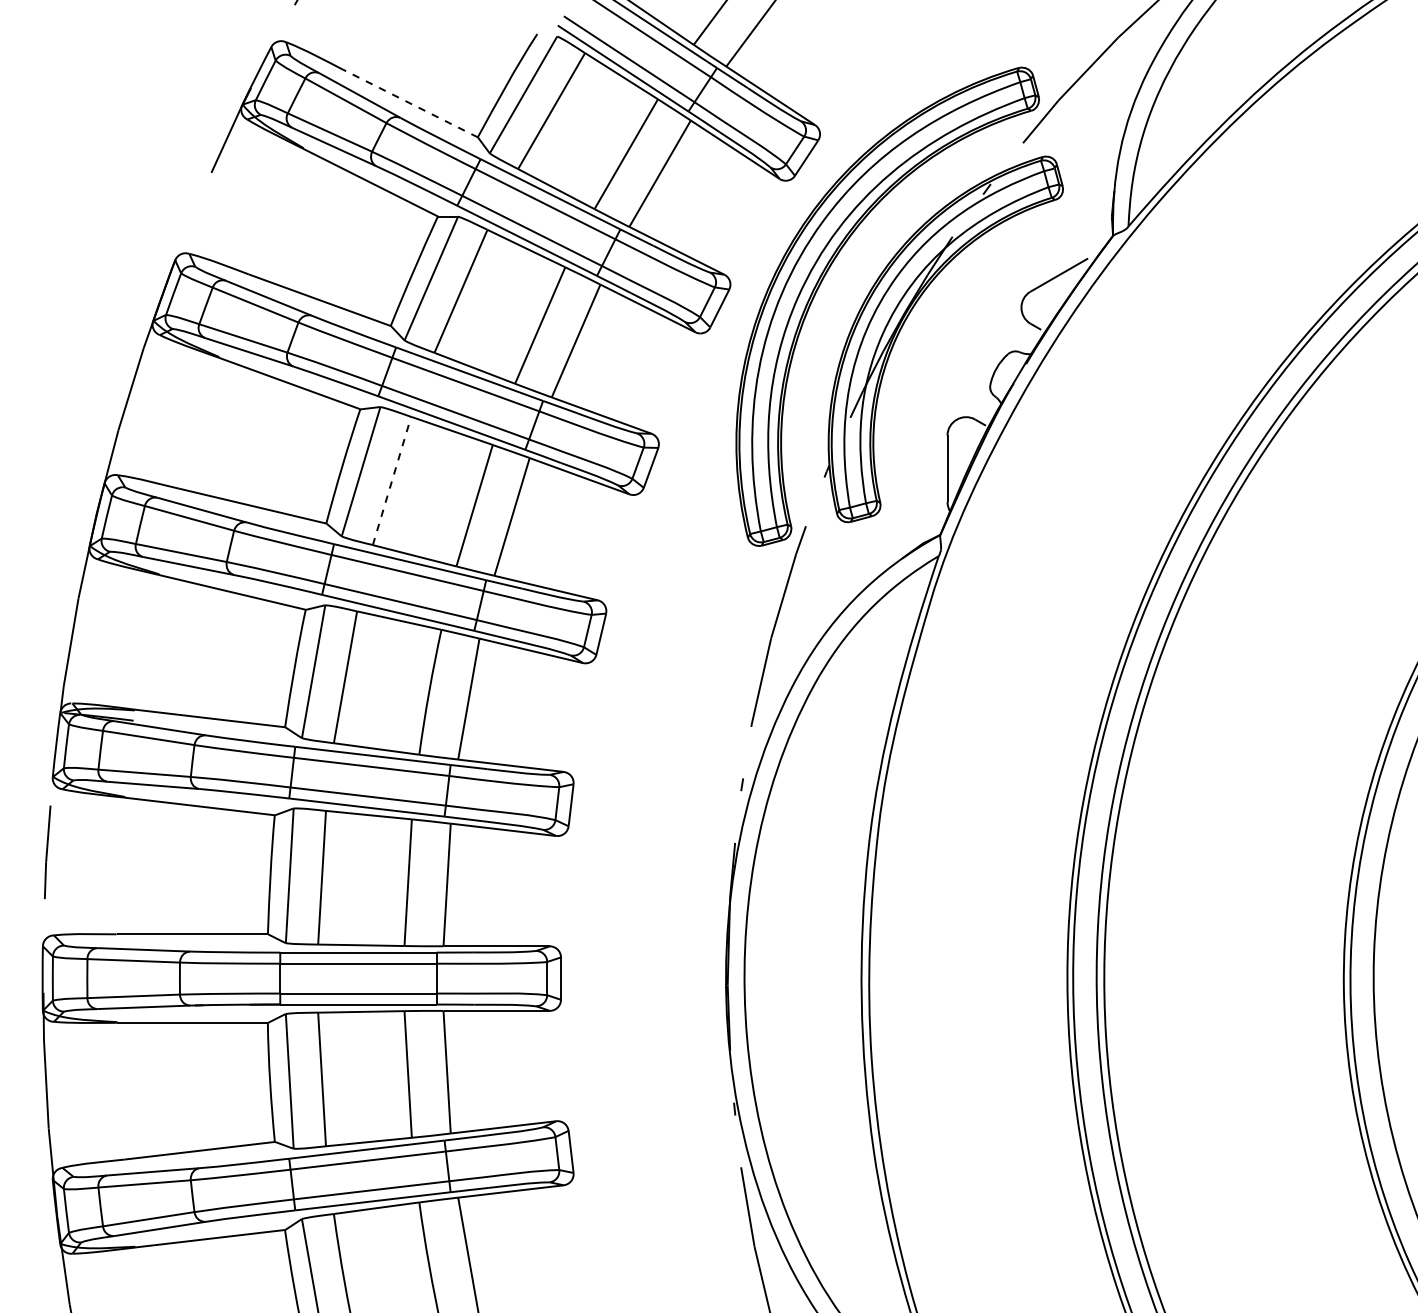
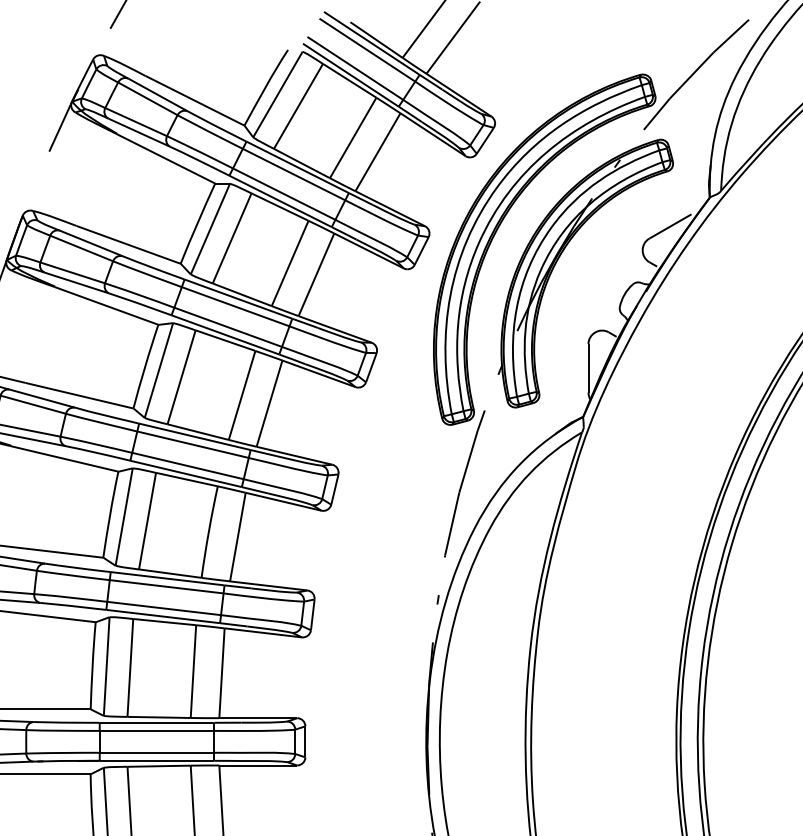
line: (410, 103) -> (195, 100), dashed -> solid
line: (392, 480) -> (181, 376), dashed -> solid

